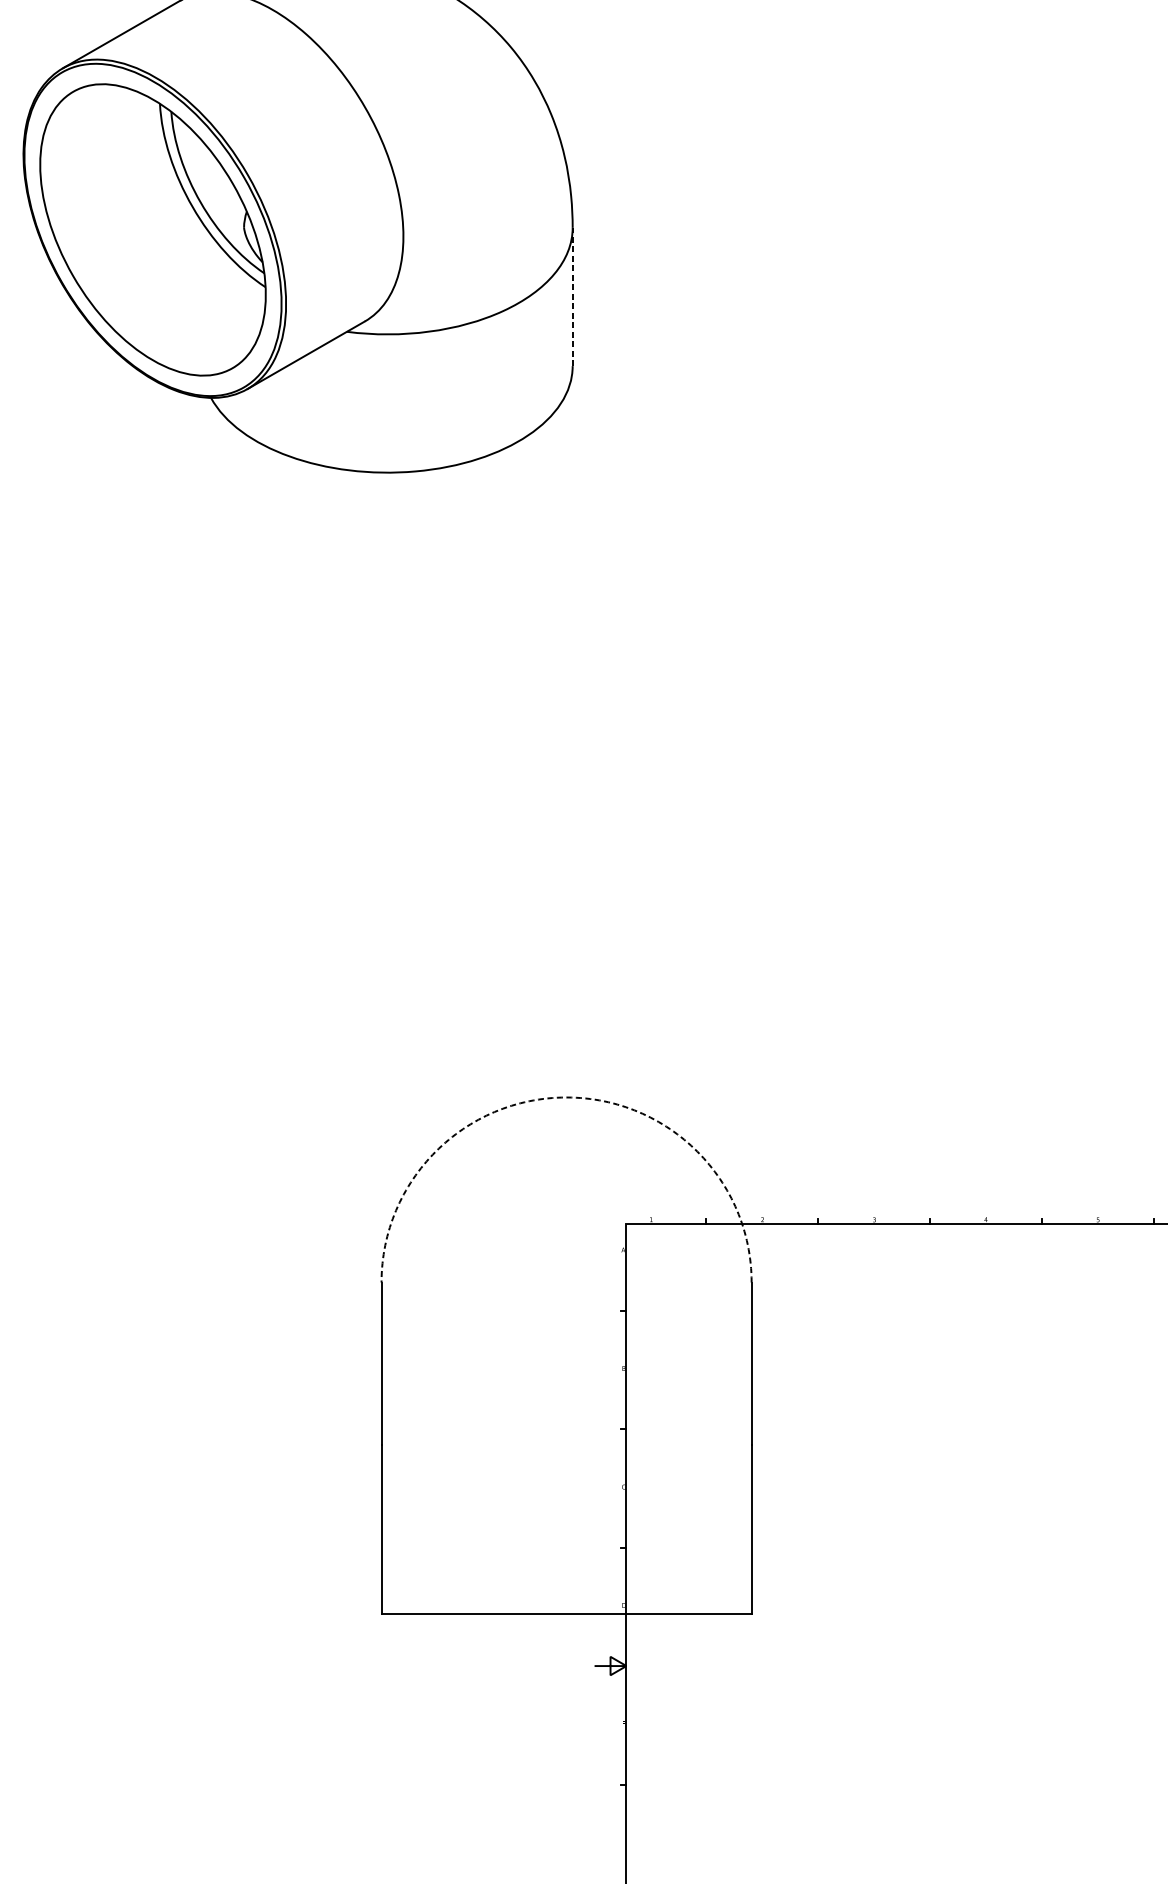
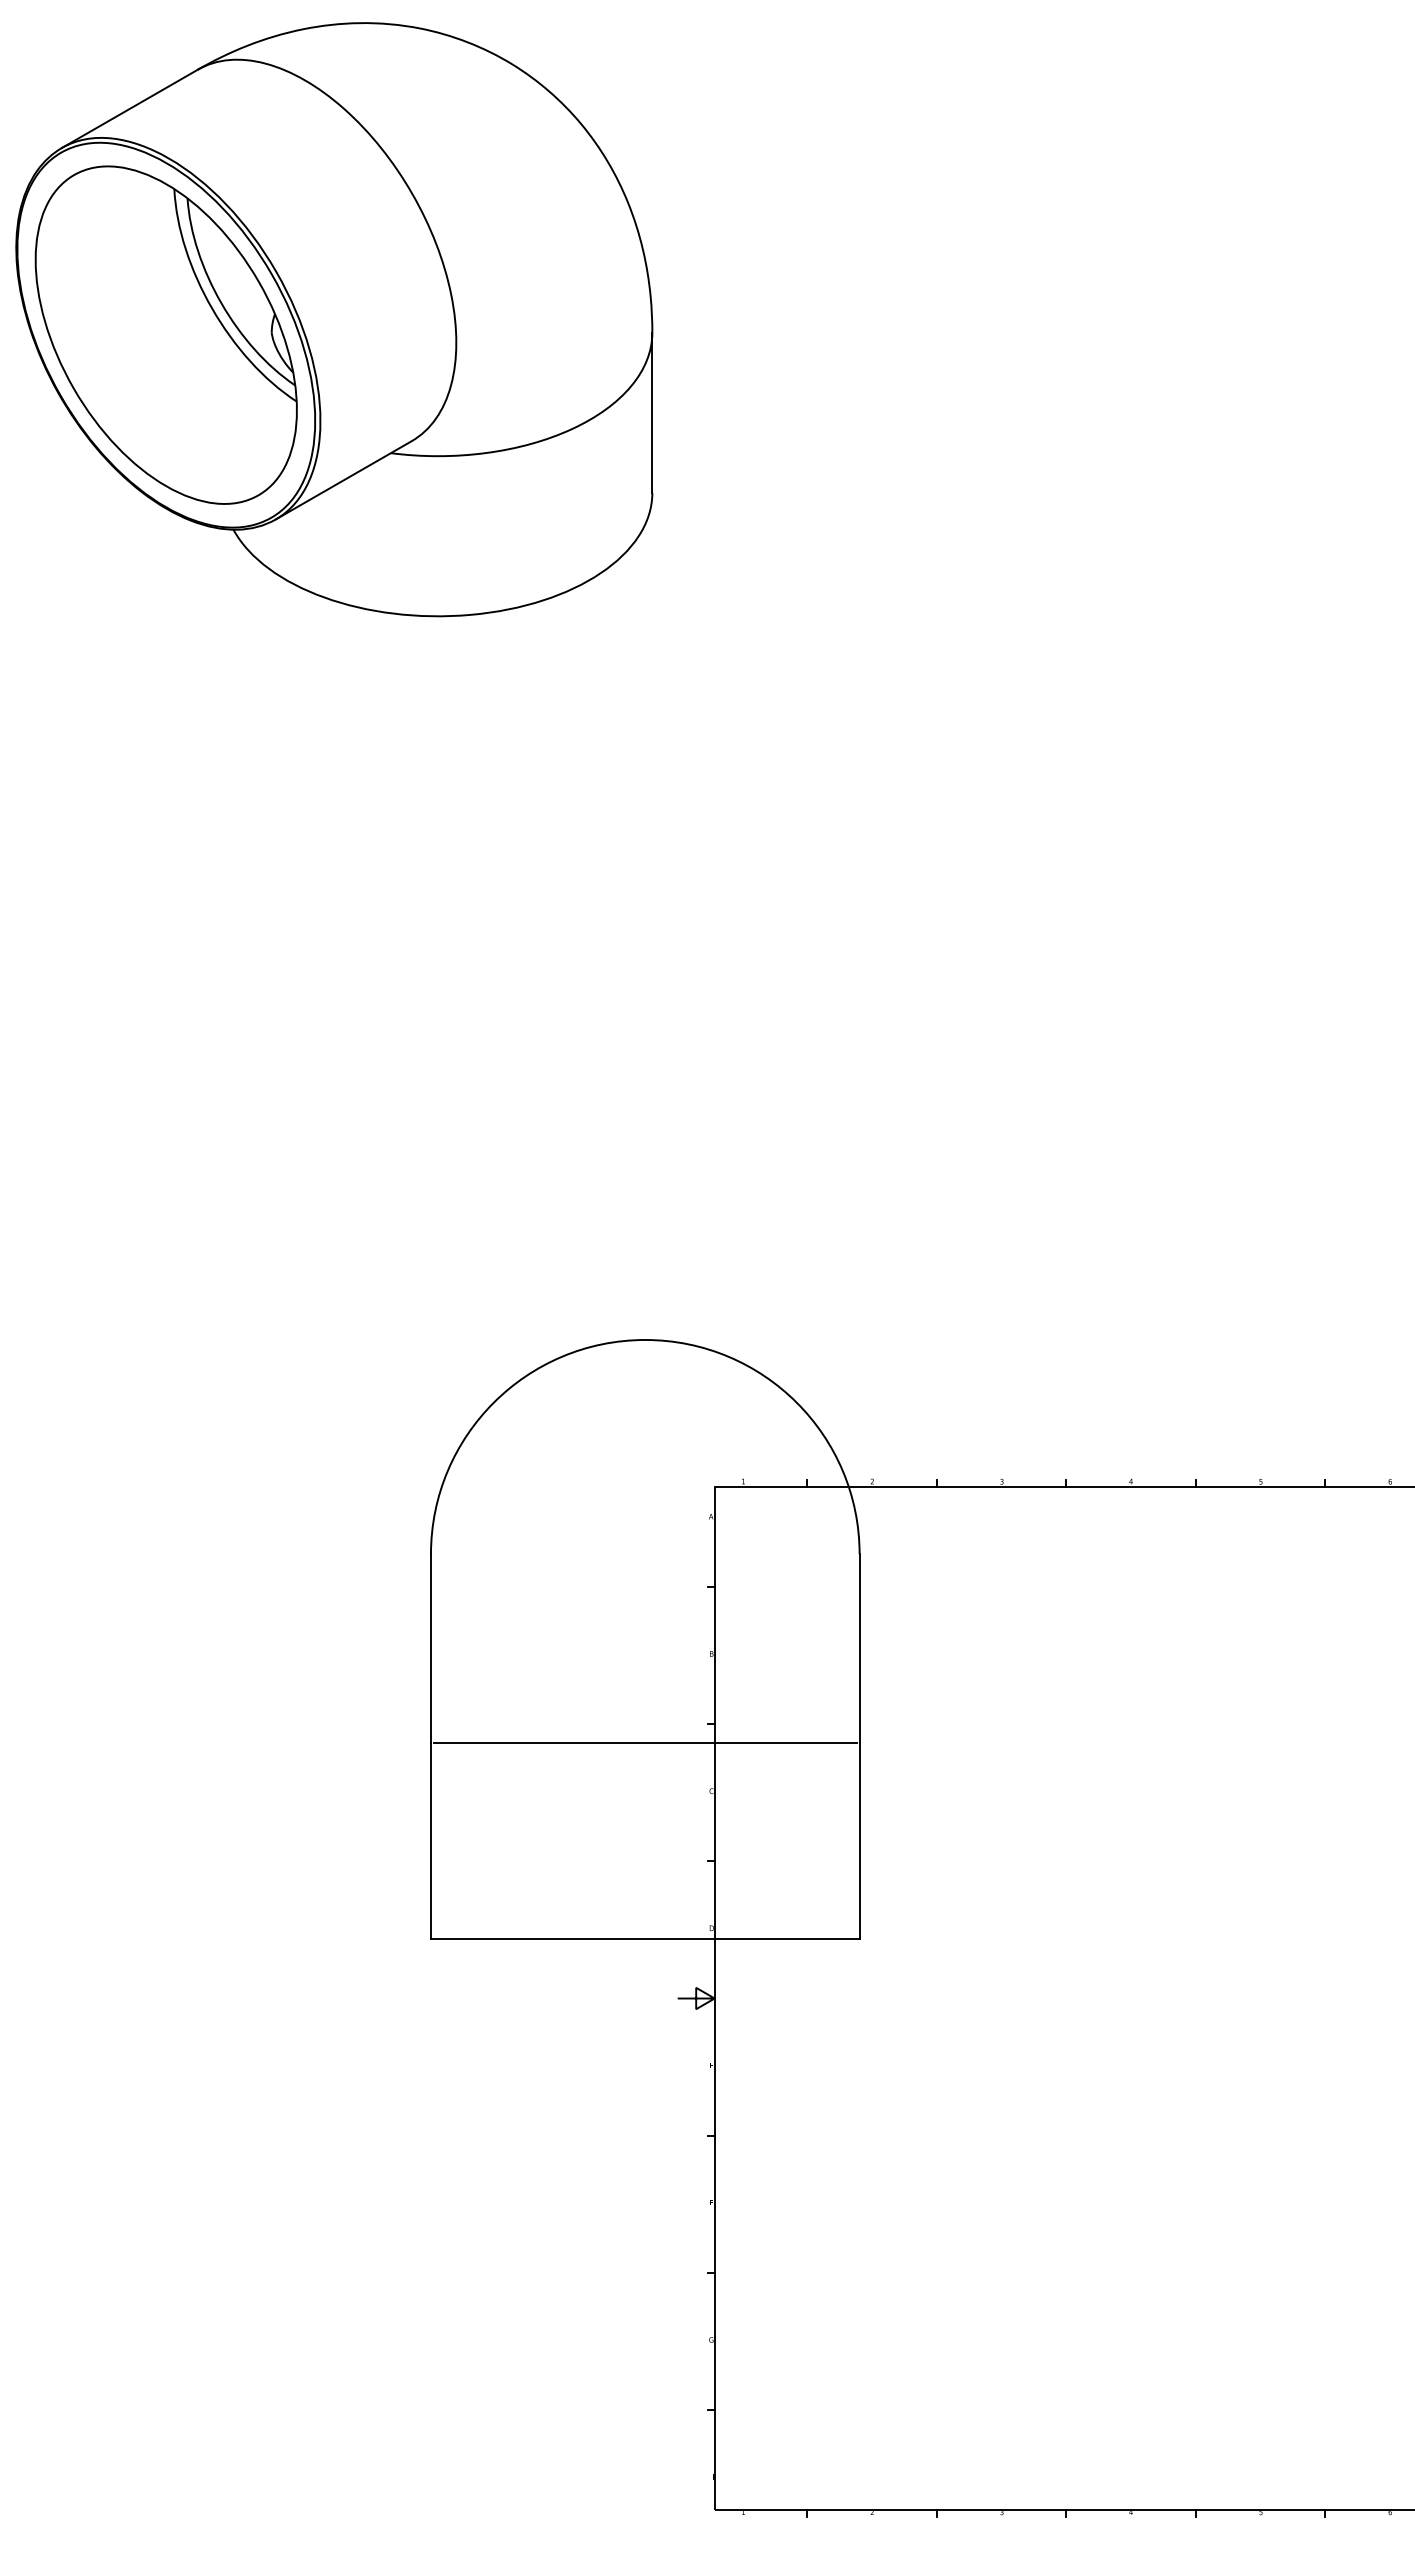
line: (572, 296) -> (652, 412), dashed -> solid
arc: (566, 1097) -> (645, 1339), dashed -> solid
line: (565, 1445) -> (644, 1742), added

